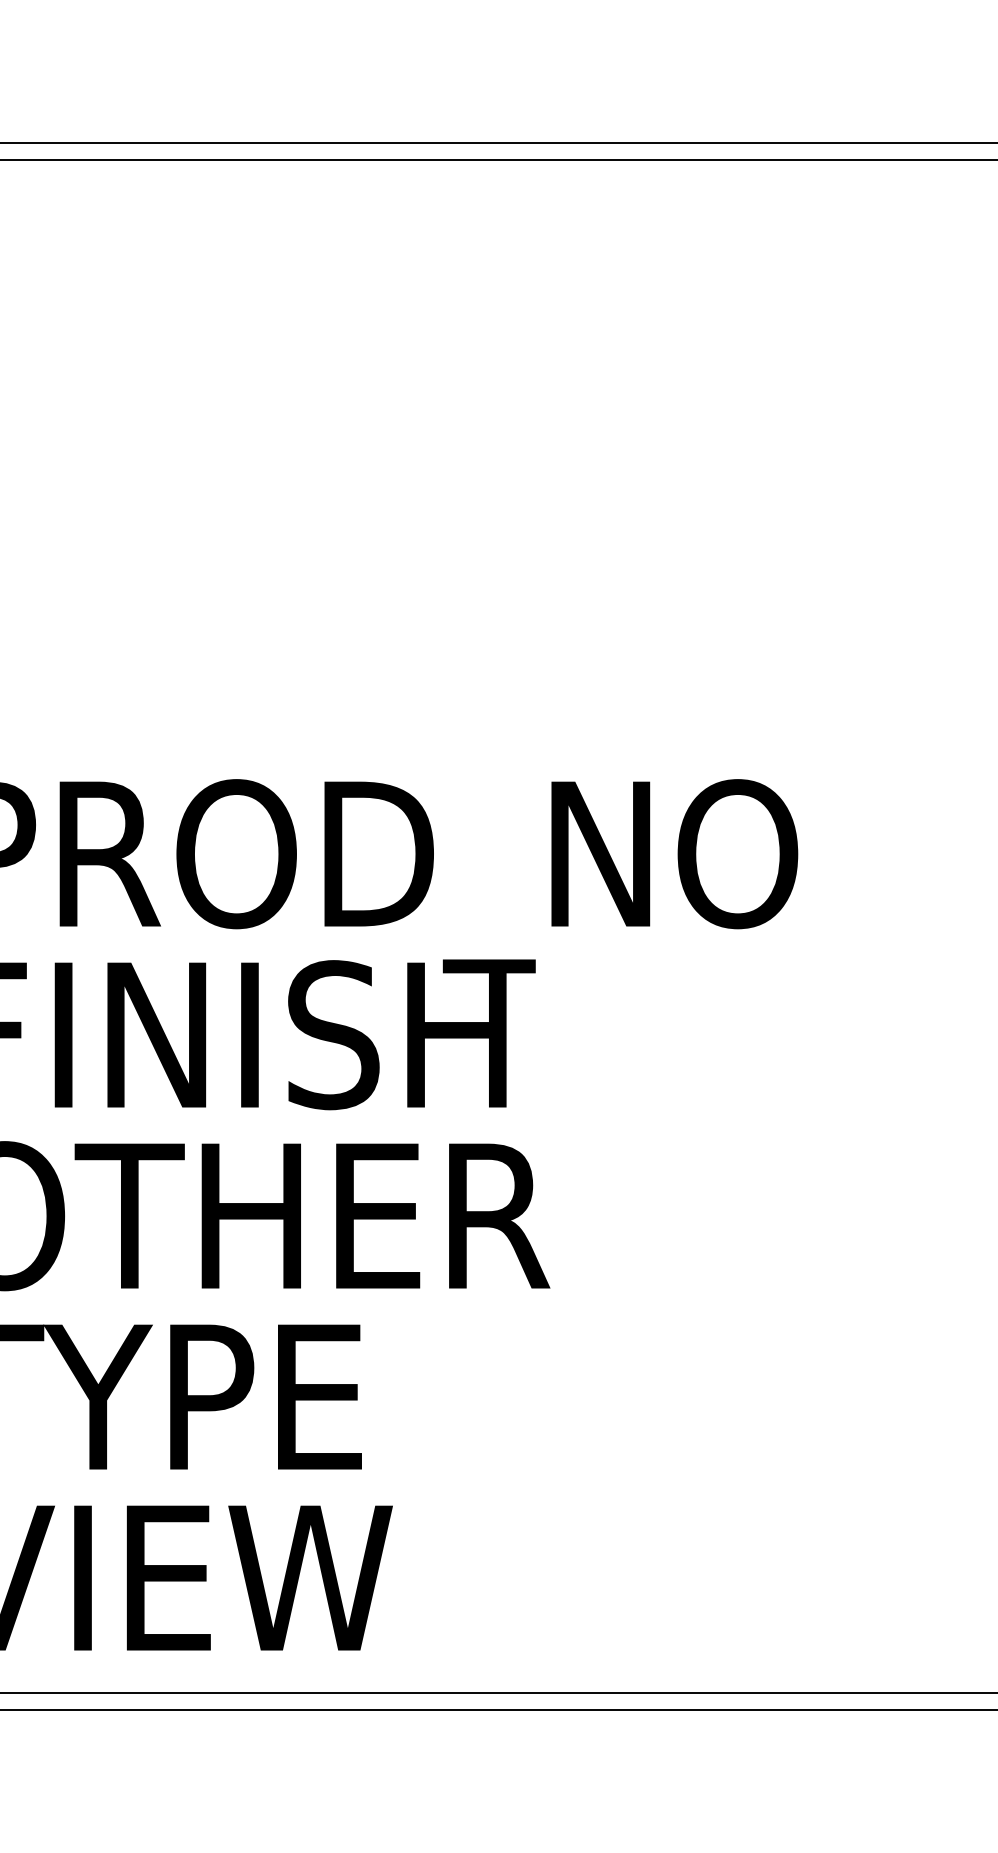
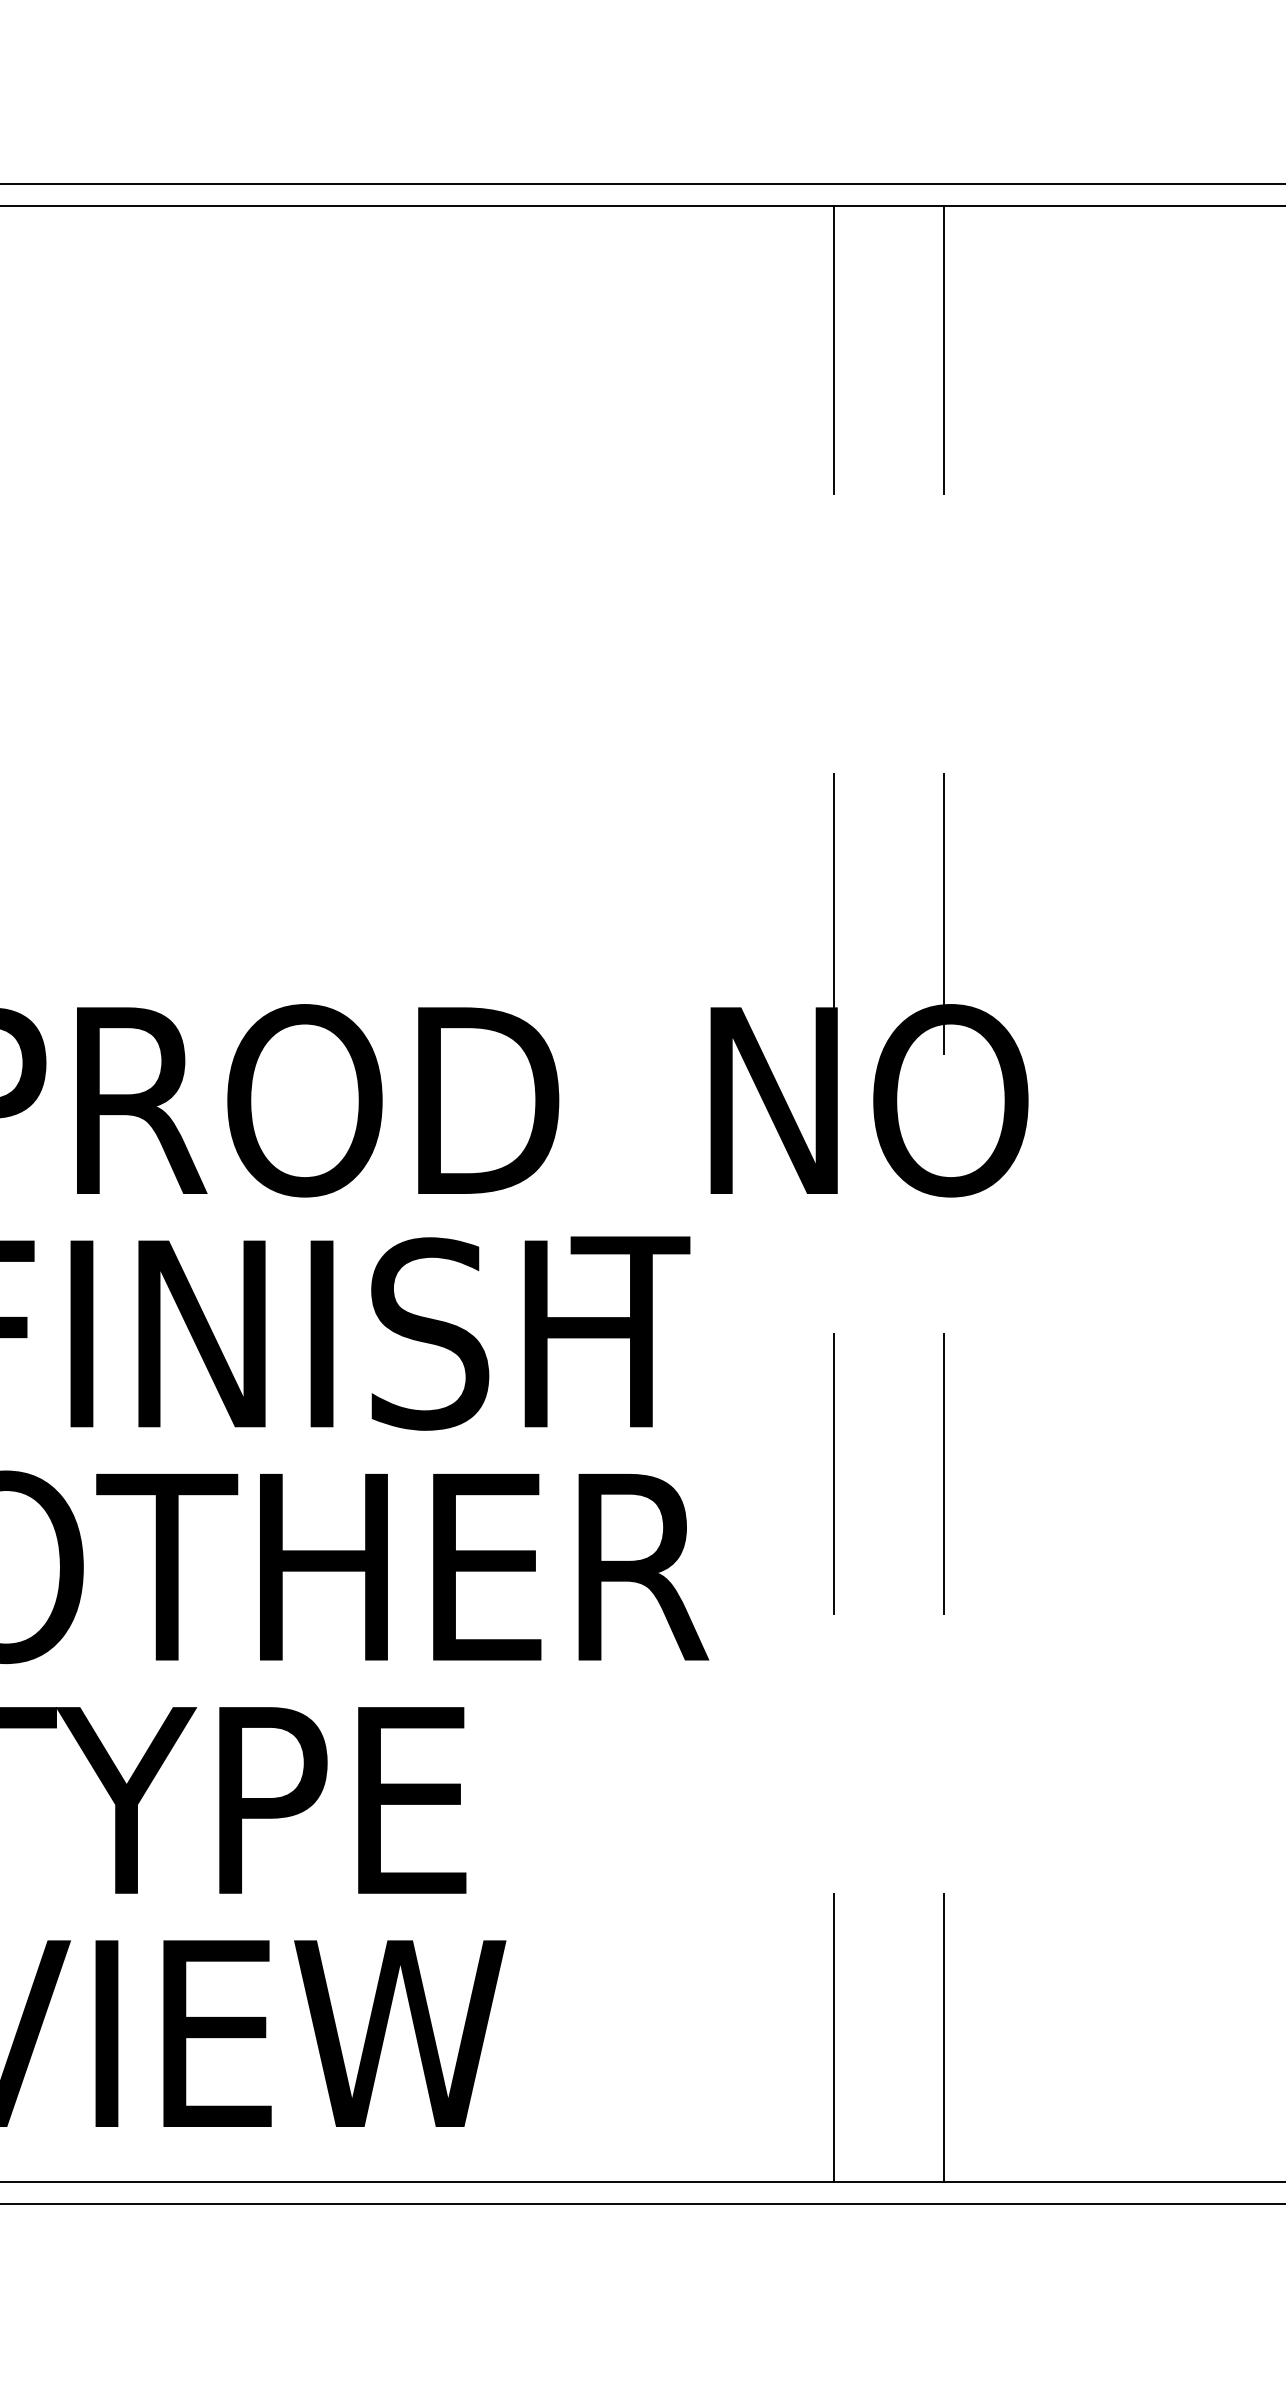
line: (646, 271) -> (833, 349), added
line: (732, 271) -> (944, 349), added
line: (646, 709) -> (833, 914), added
line: (732, 709) -> (944, 914), added
line: (646, 1143) -> (833, 1473), added
line: (732, 1143) -> (944, 1473), added
line: (646, 1581) -> (833, 2037), added
line: (732, 1581) -> (944, 2037), added

